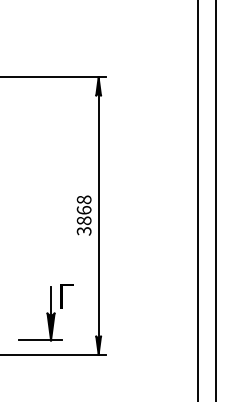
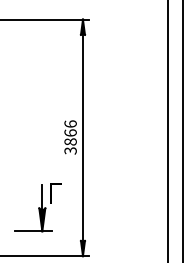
text: (83, 199) -> (70, 123), 3868 -> 3866
part: (45, 312) -> (37, 207), moved

